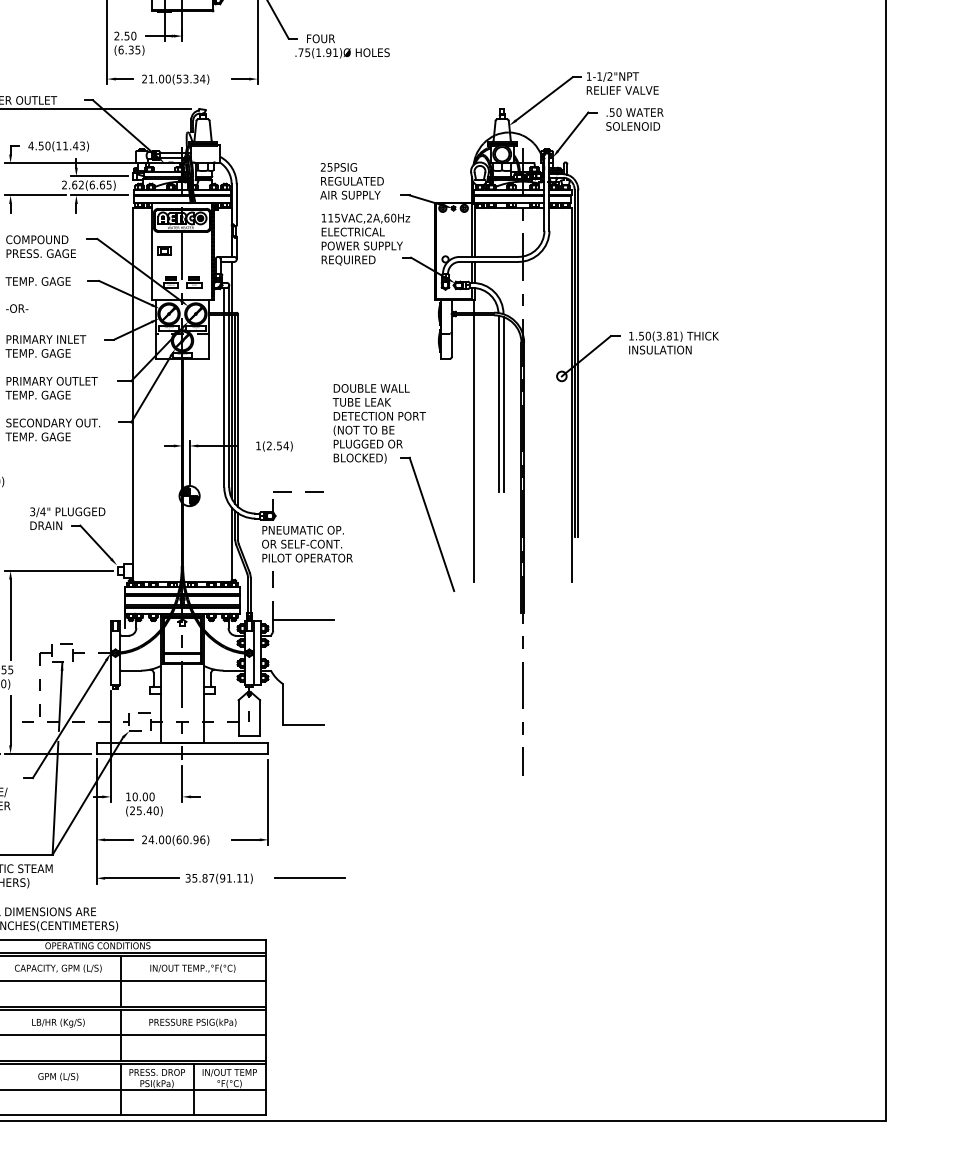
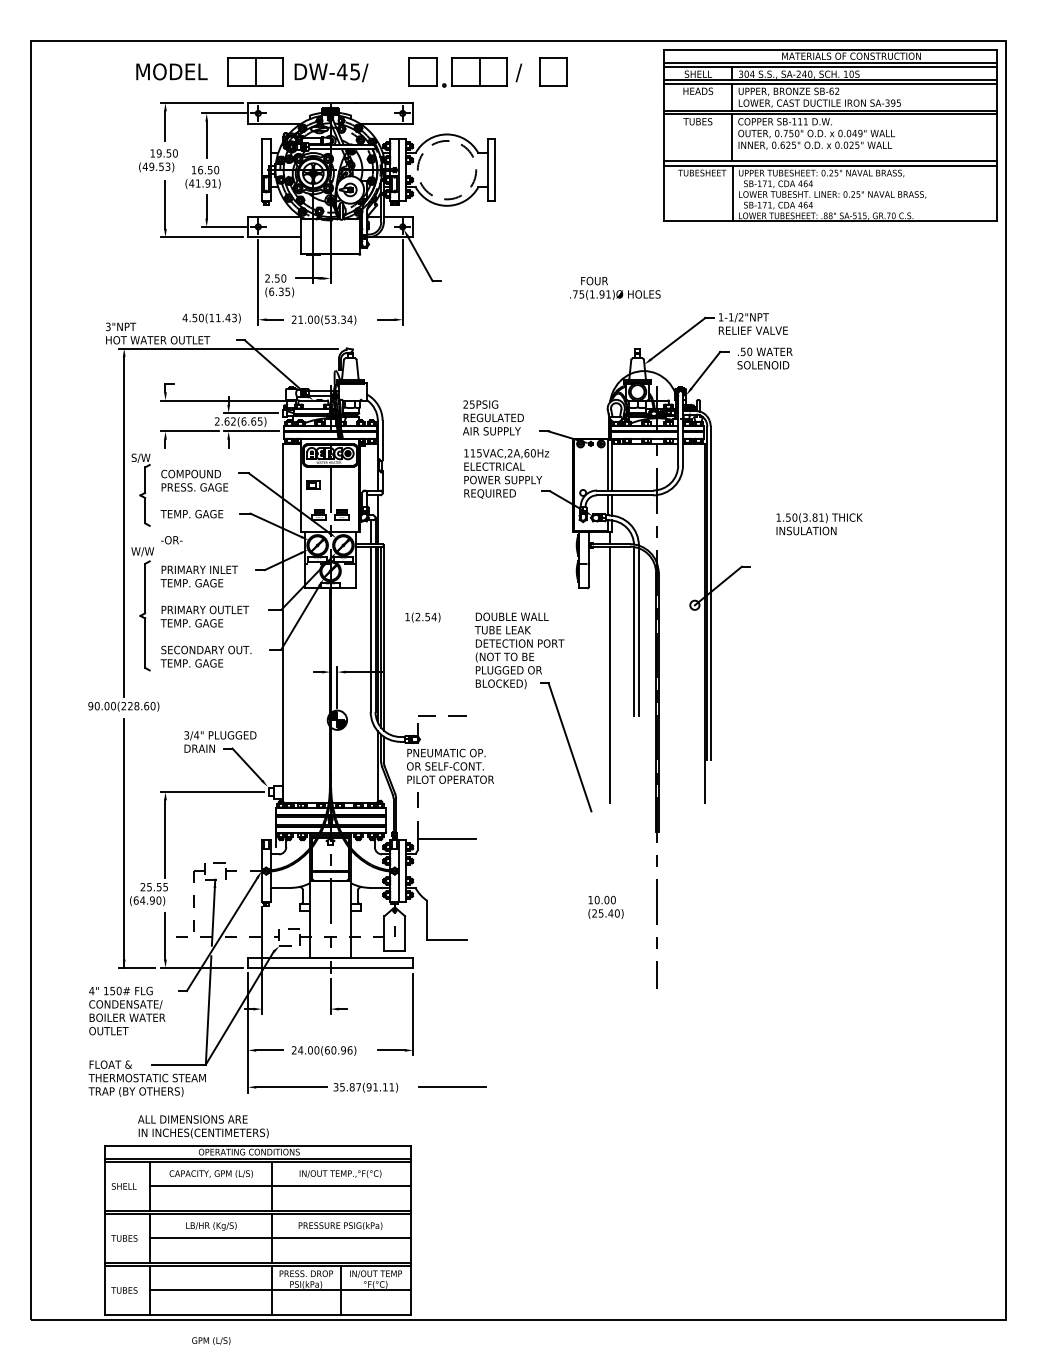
text: (342, 45) -> (615, 287), moved
text: (58, 146) -> (211, 318), moved
text: (673, 343) -> (819, 524), moved
text: (274, 446) -> (422, 617), moved
text: (143, 803) -> (605, 906), moved
text: (58, 1076) -> (211, 1340), moved

